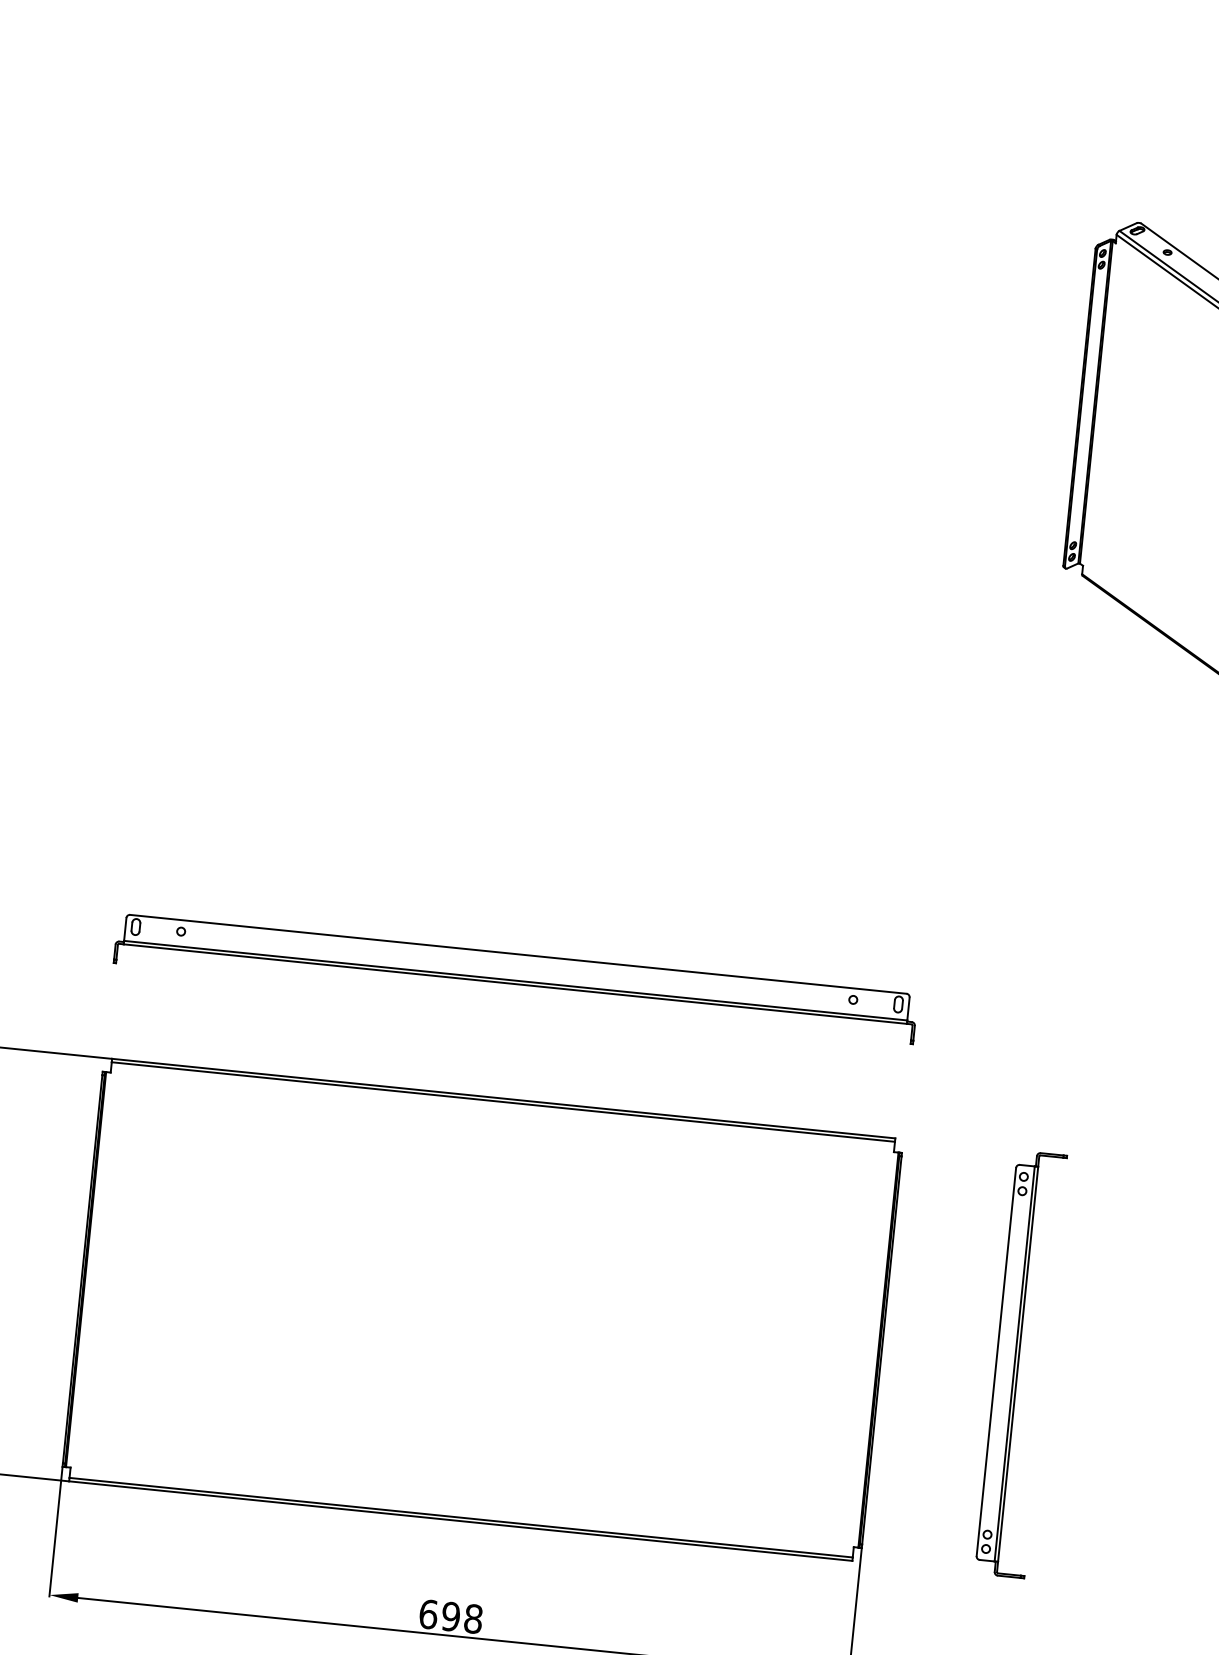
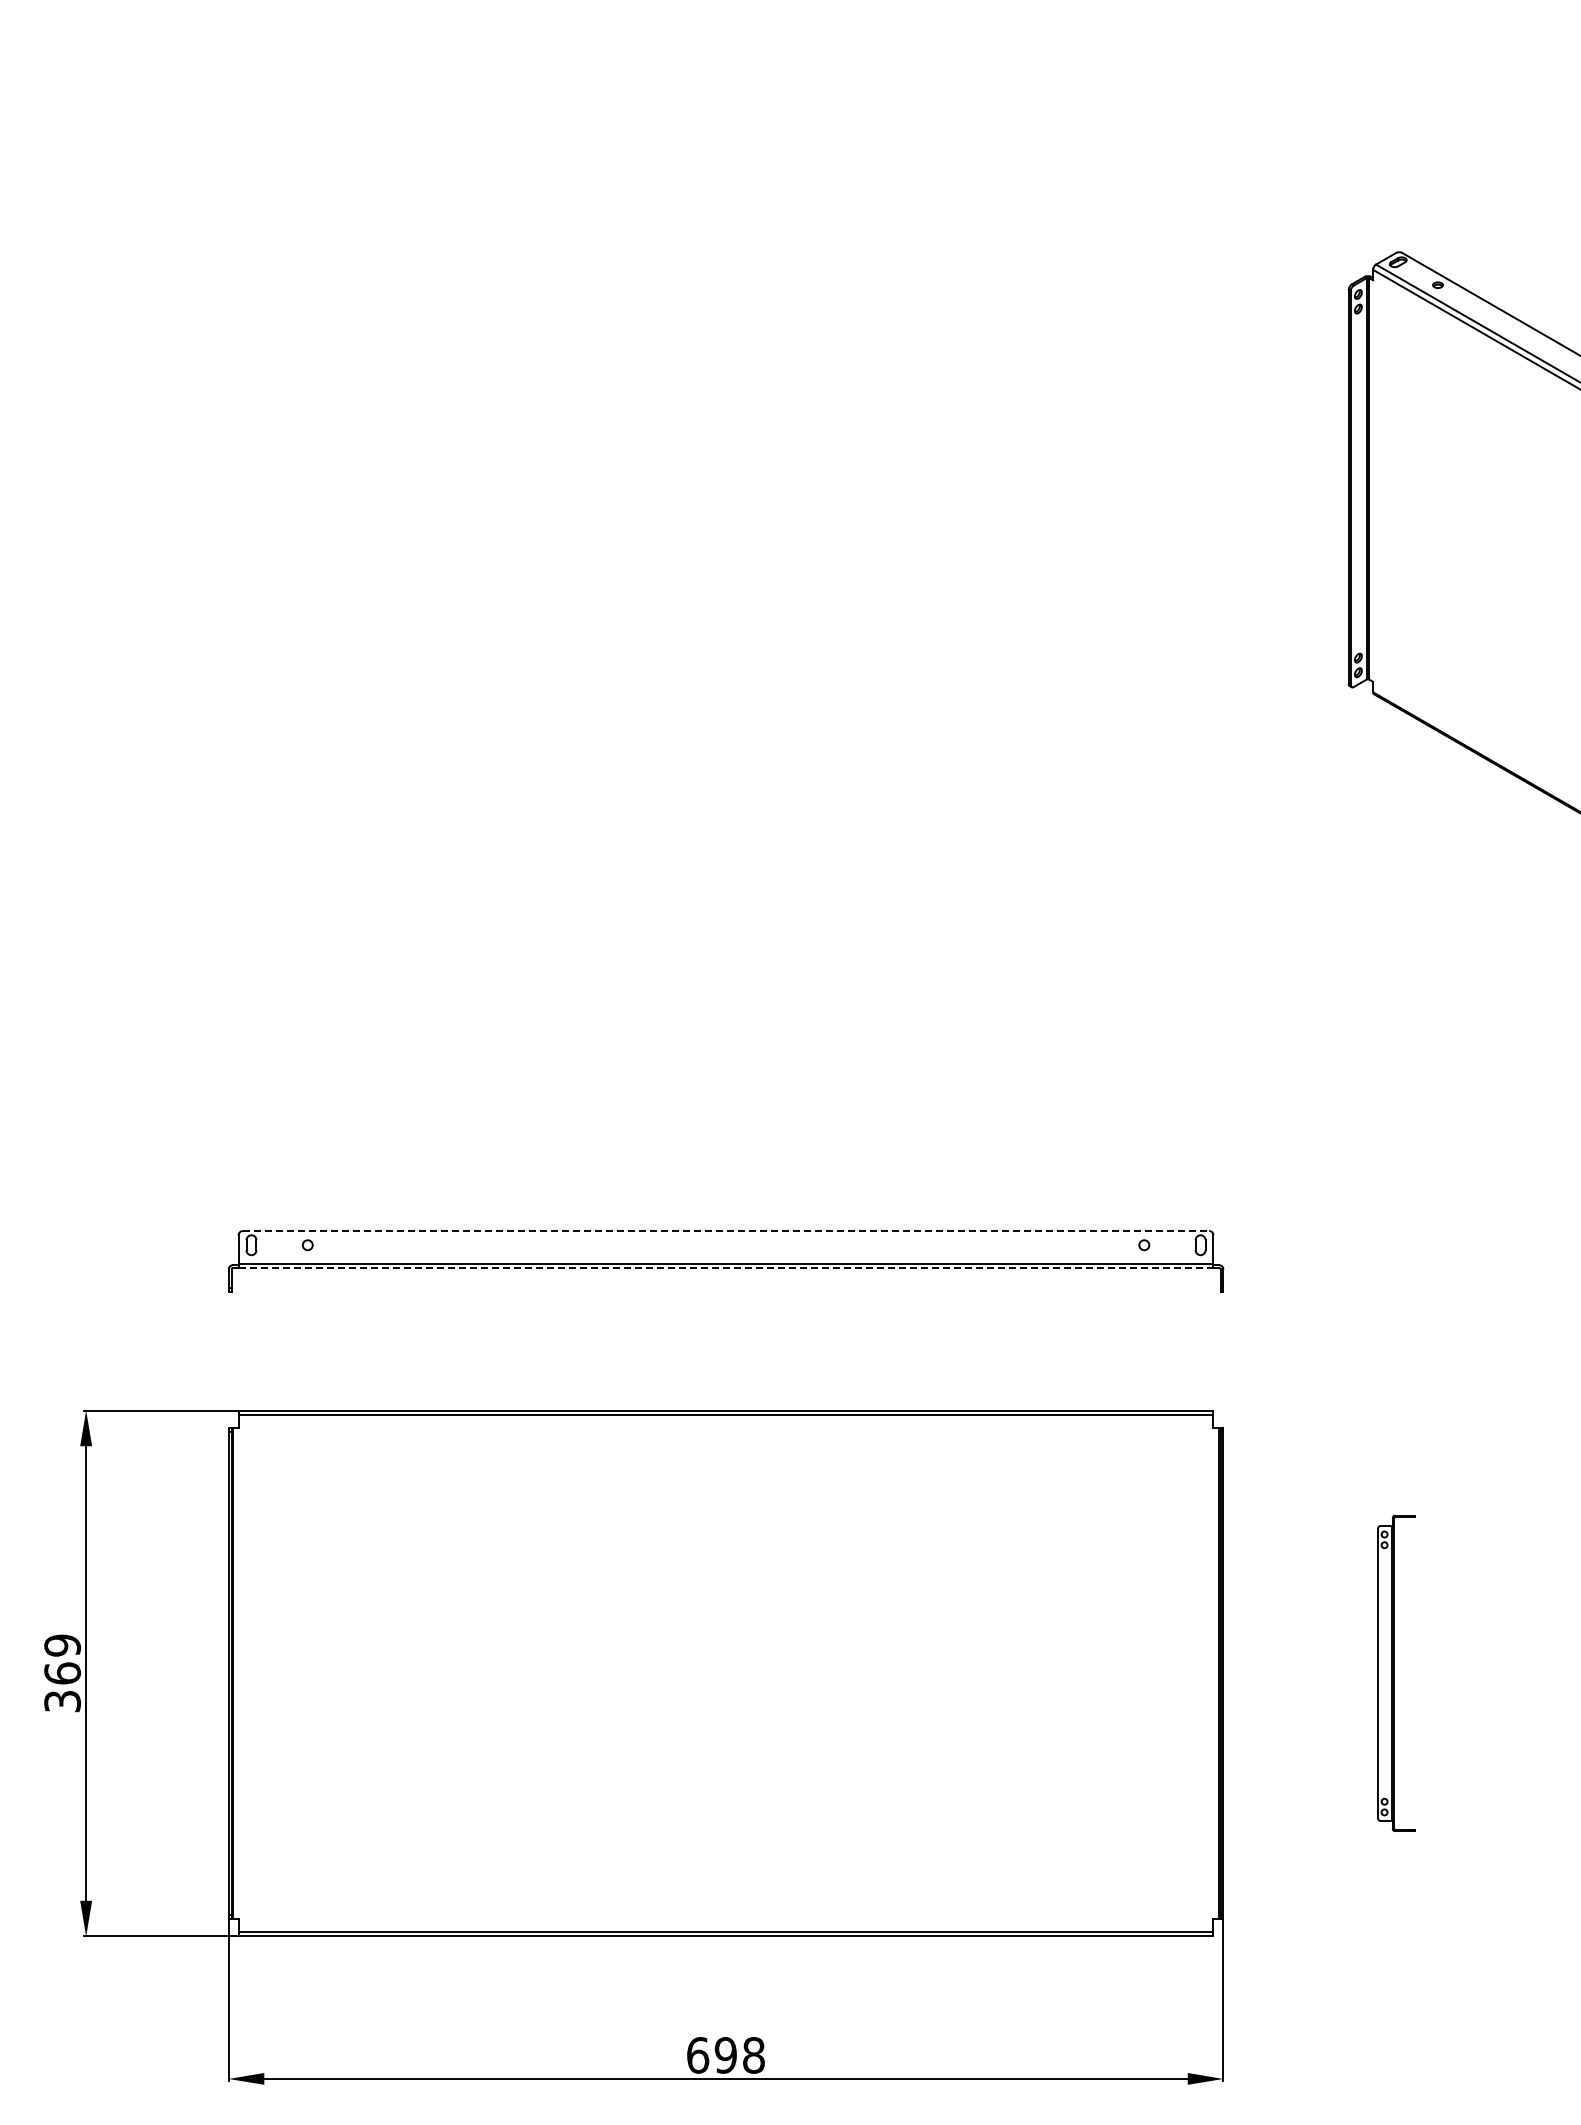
line: (518, 953) -> (726, 1230), solid -> dashed
line: (515, 984) -> (726, 1268), solid -> dashed
part: (1020, 1364) -> (1396, 1673), size x0.6

